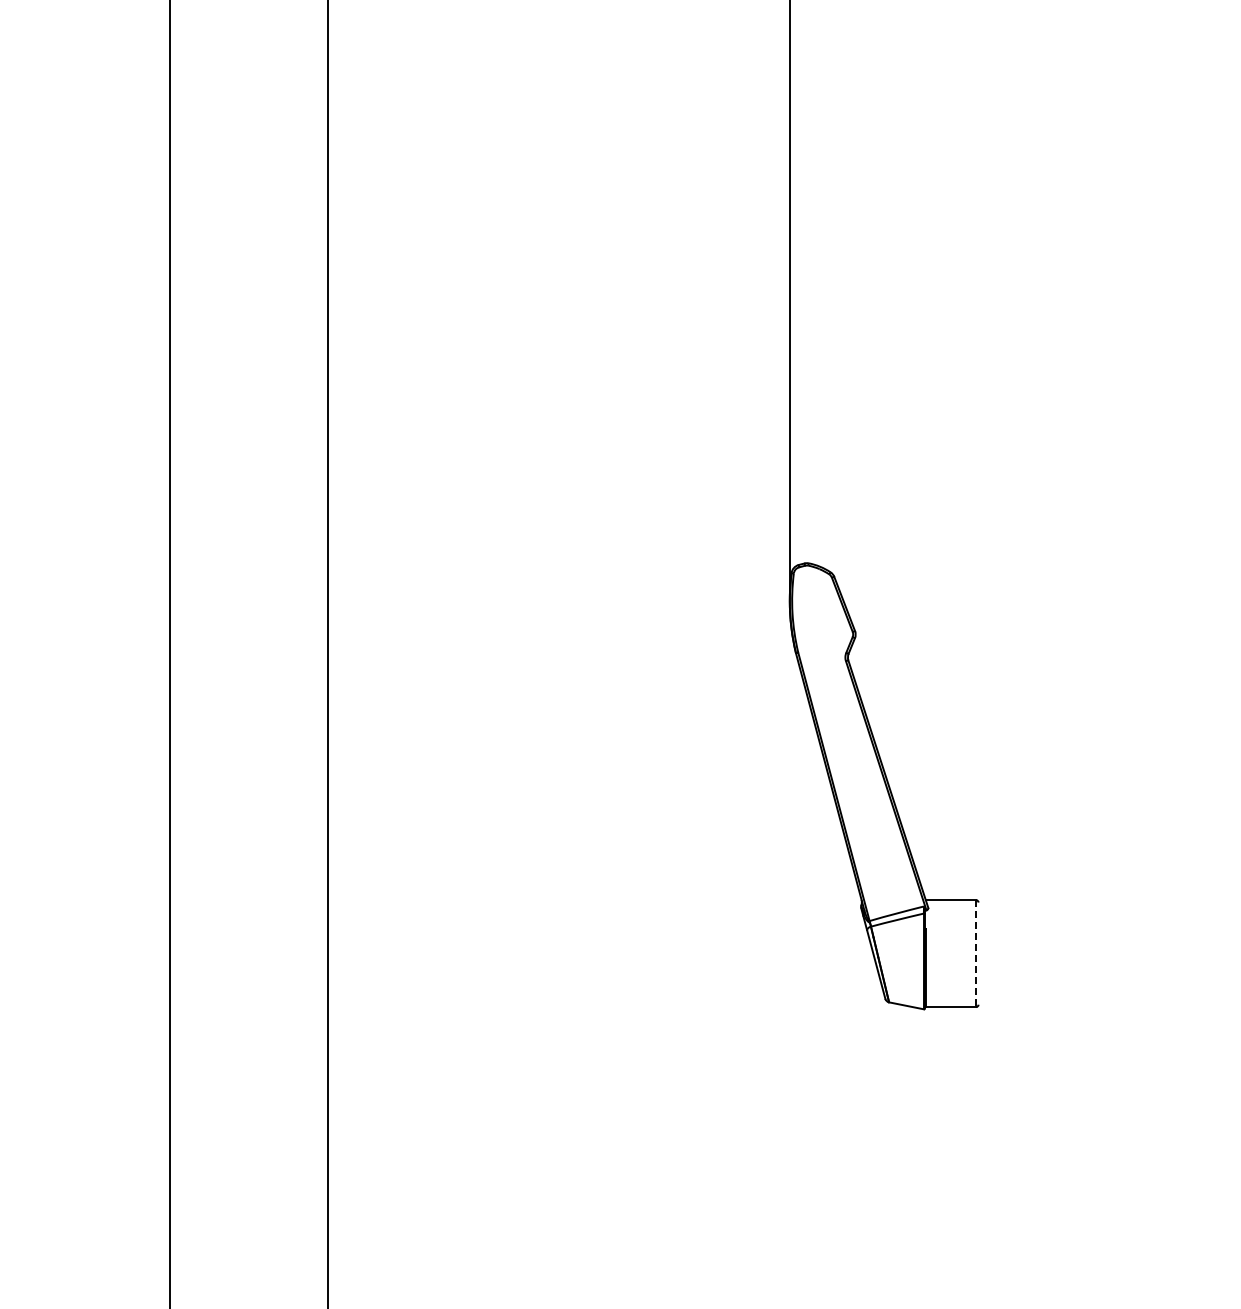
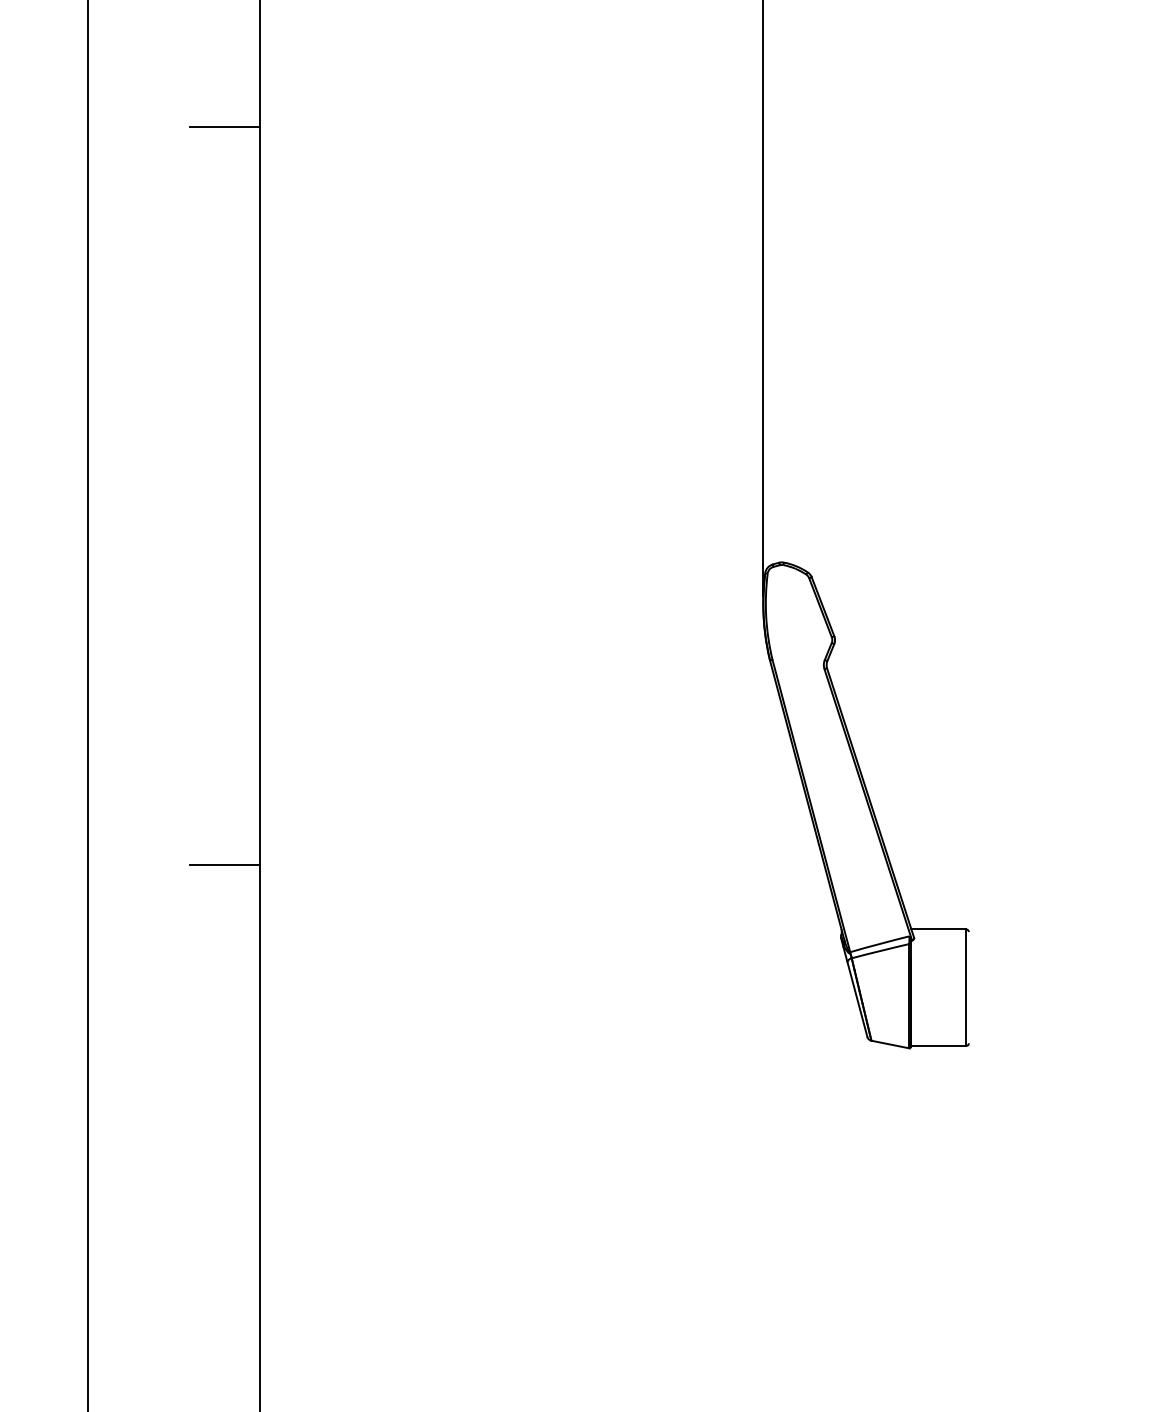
line: (295, 163) -> (224, 127), added
line: (295, 840) -> (224, 864), added
line: (976, 954) -> (966, 988), dashed -> solid

